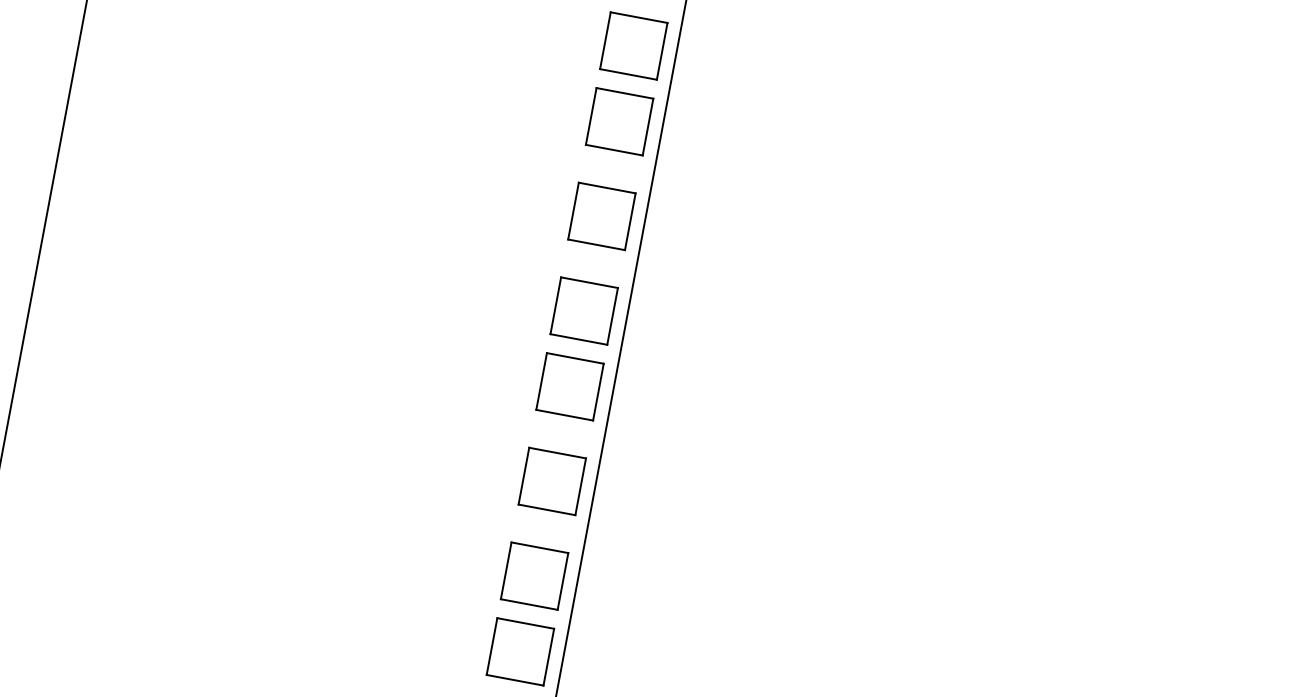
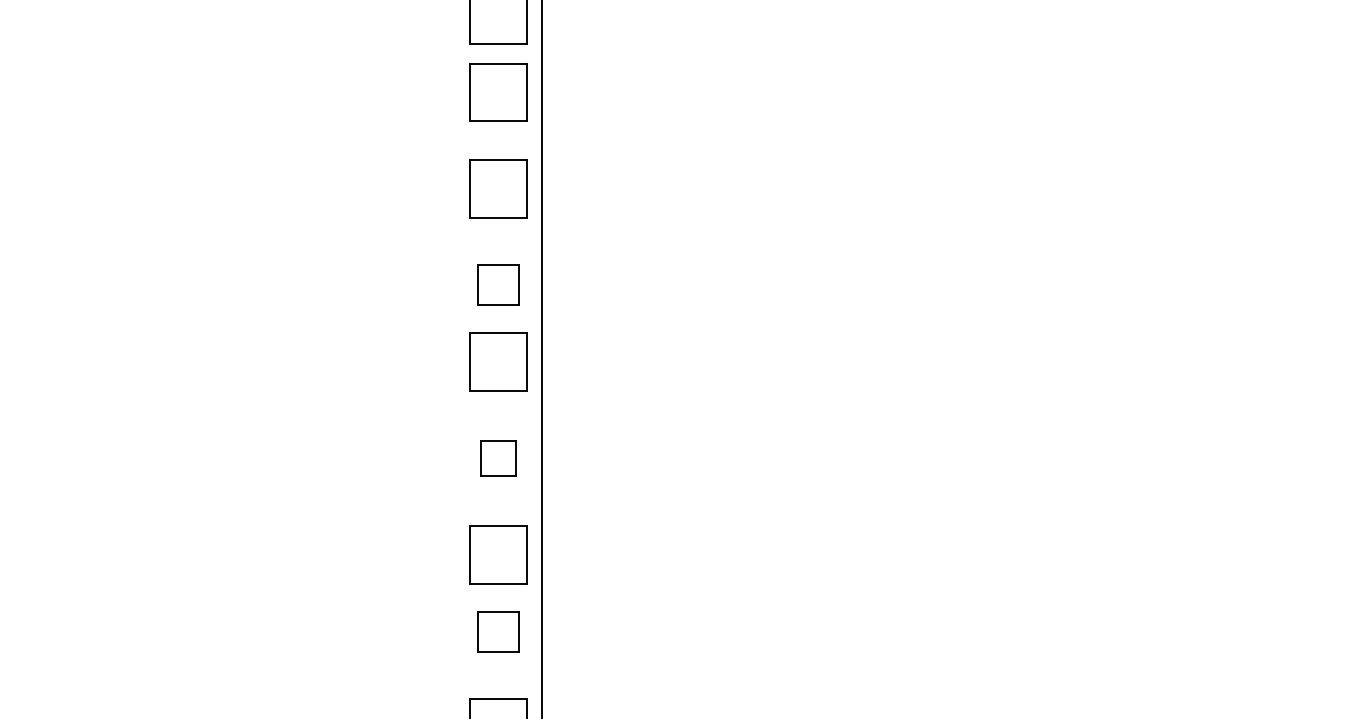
part: (584, 310) -> (498, 284), size x0.7
part: (552, 481) -> (498, 458), size x0.6
part: (520, 651) -> (498, 631), size x0.7

